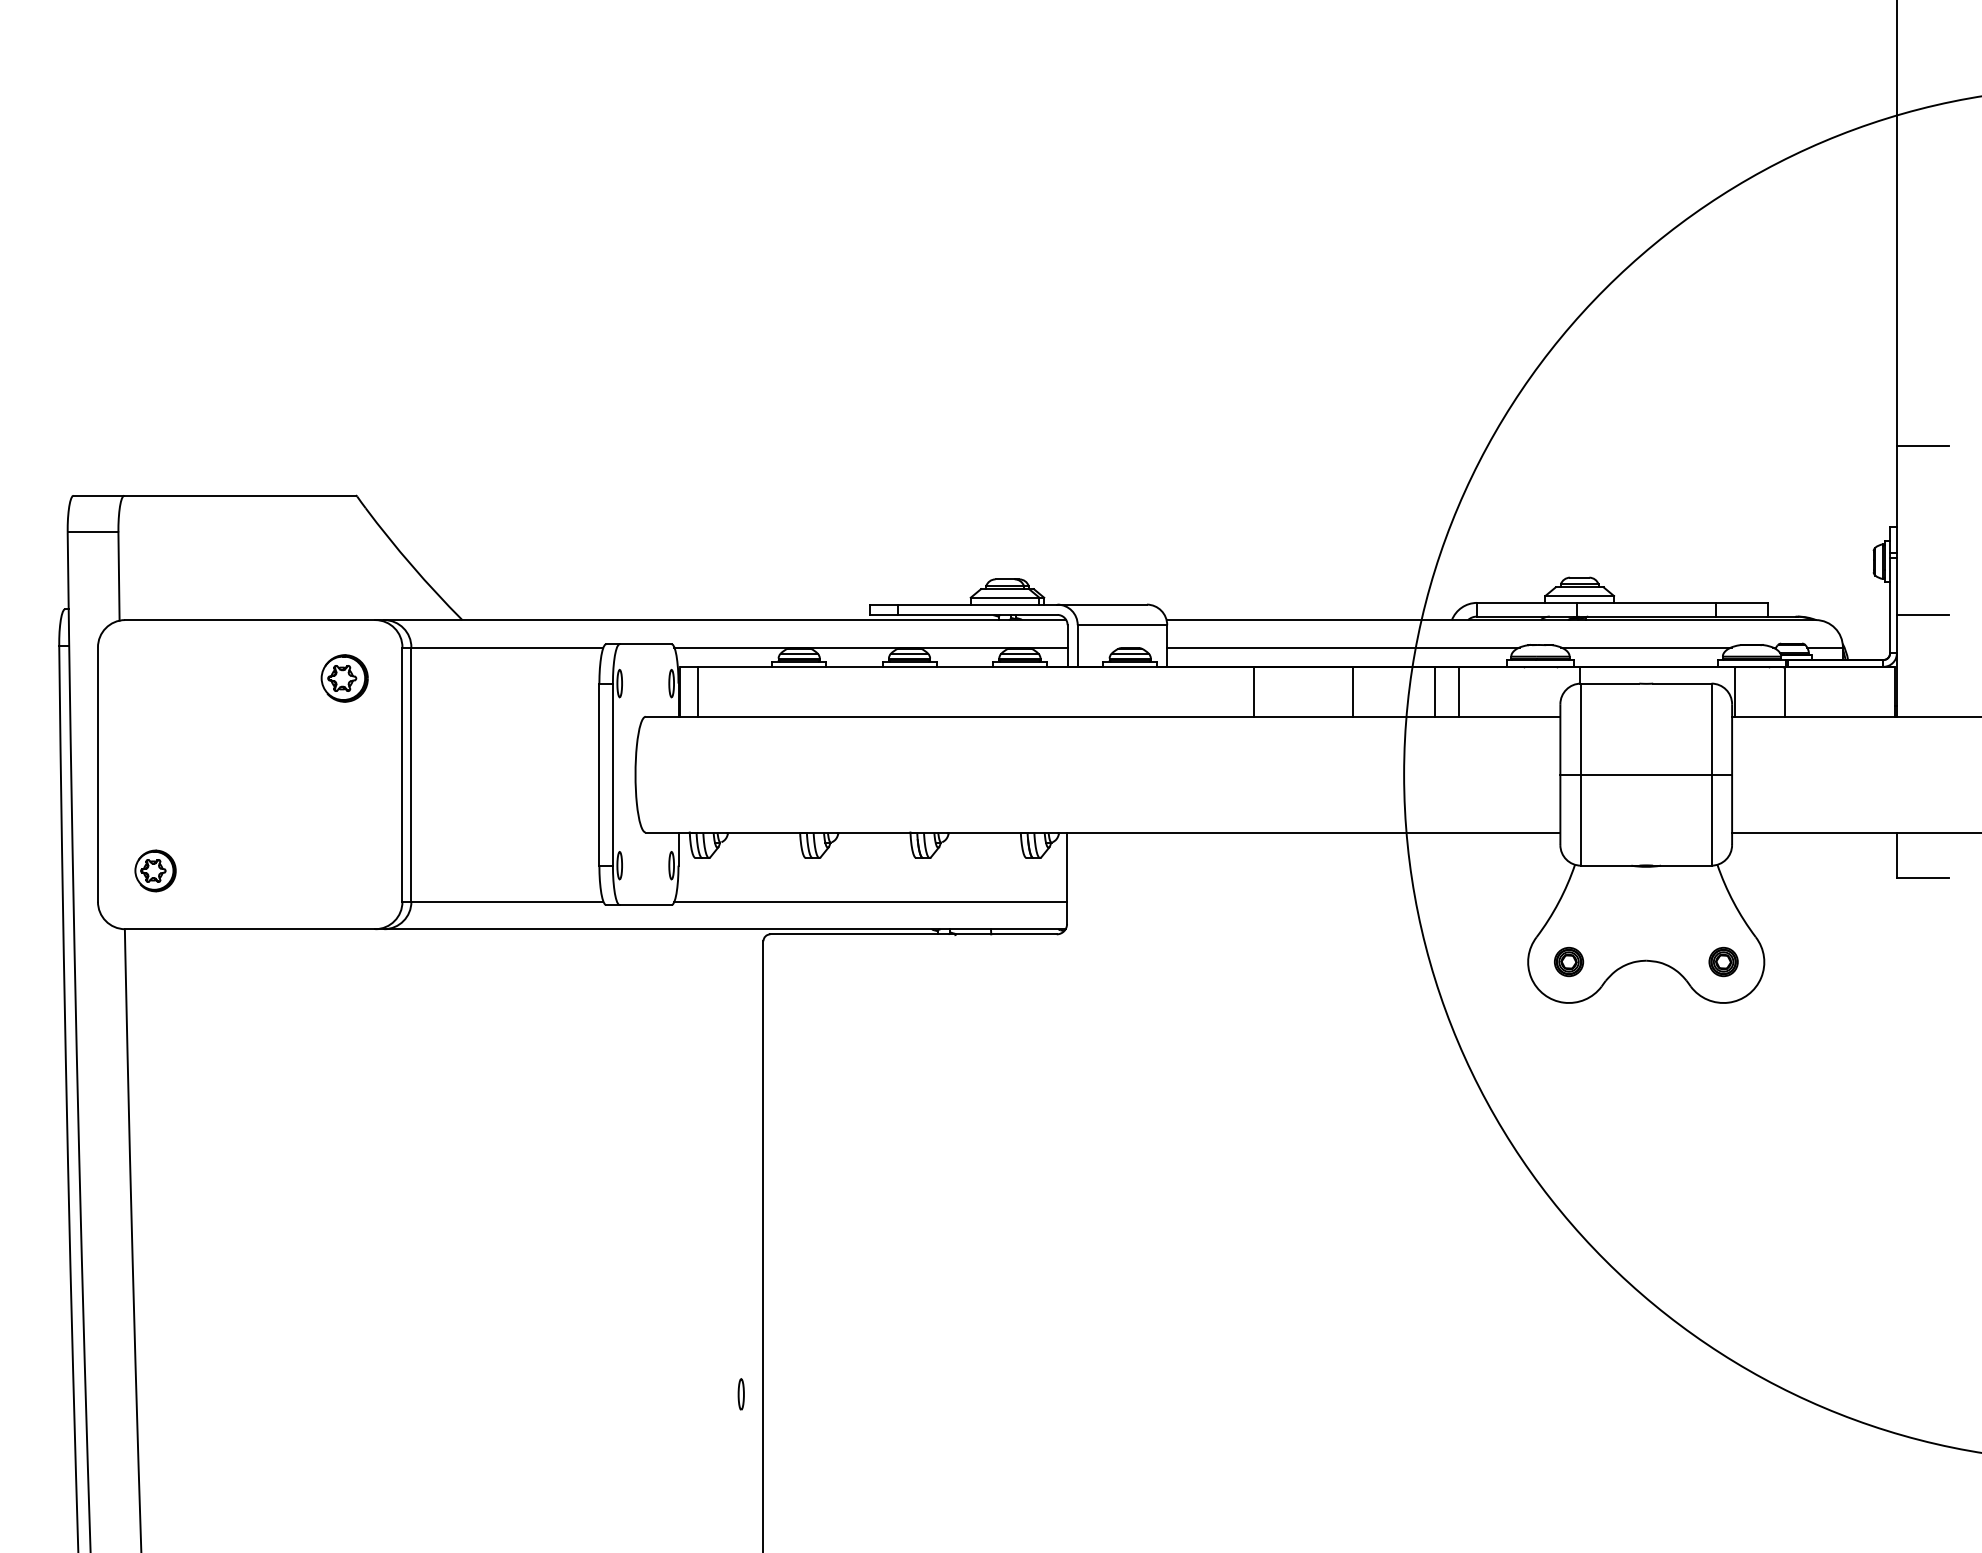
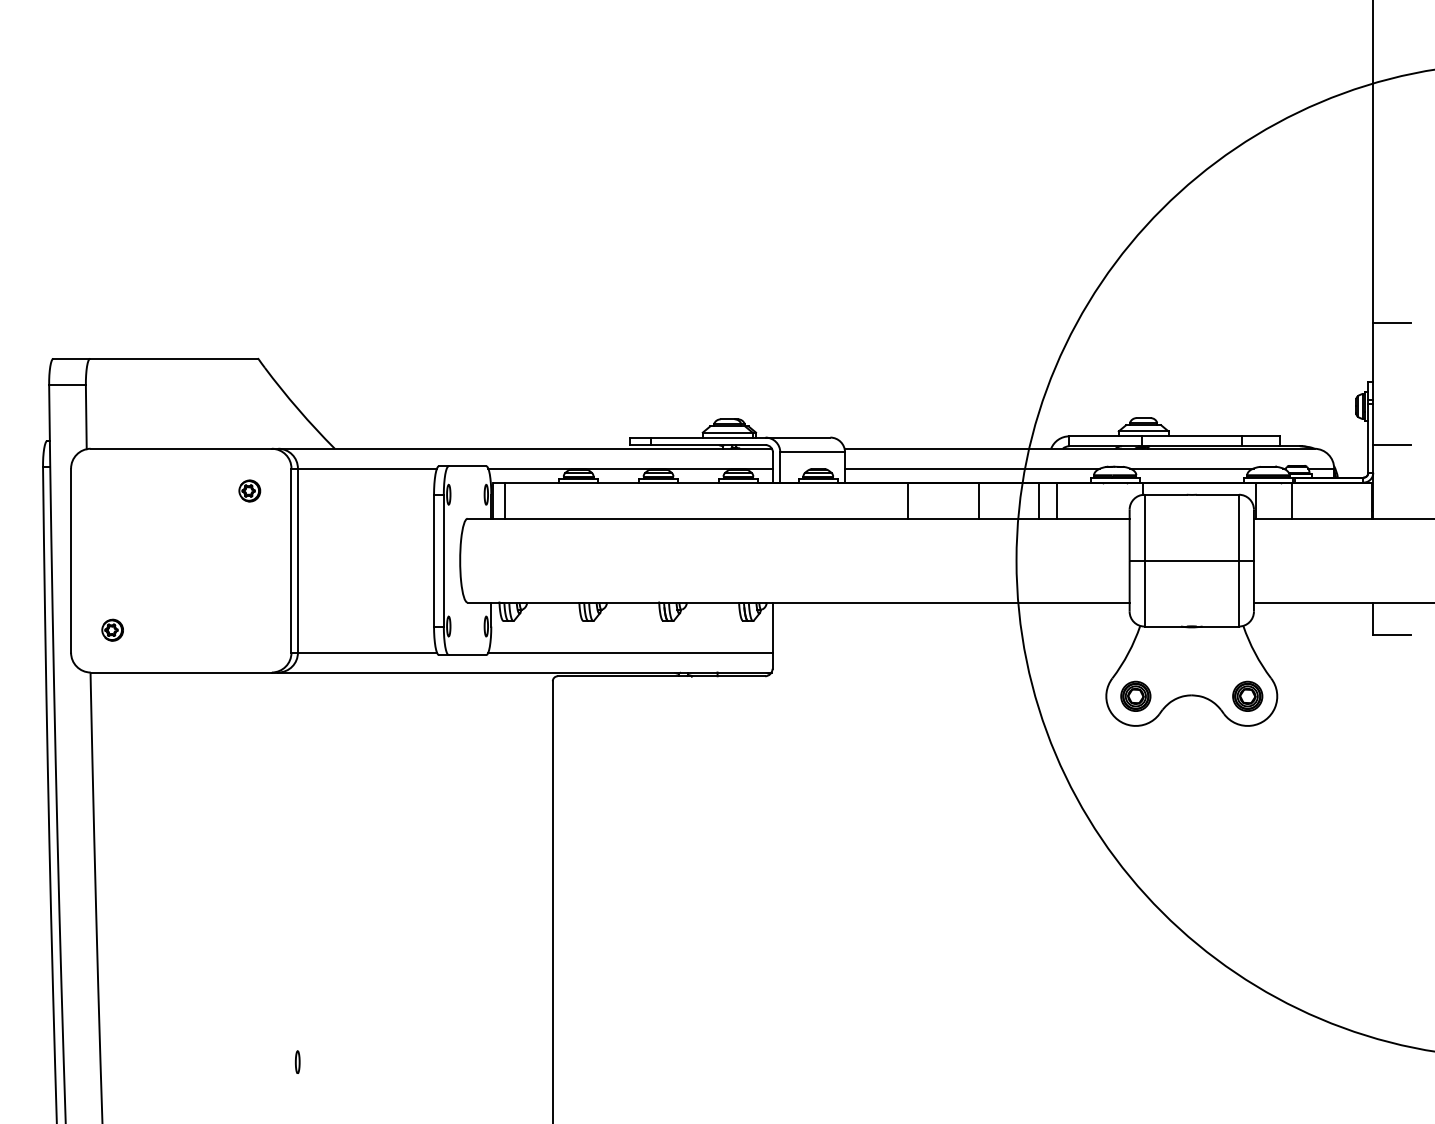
part: (344, 677) -> (249, 490), size x0.62
part: (155, 869) -> (112, 629), size x0.71
part: (1568, 960) -> (1135, 695), size x1.43
part: (1723, 960) -> (1247, 695), size x1.43
part: (740, 1393) -> (297, 1061), moved

